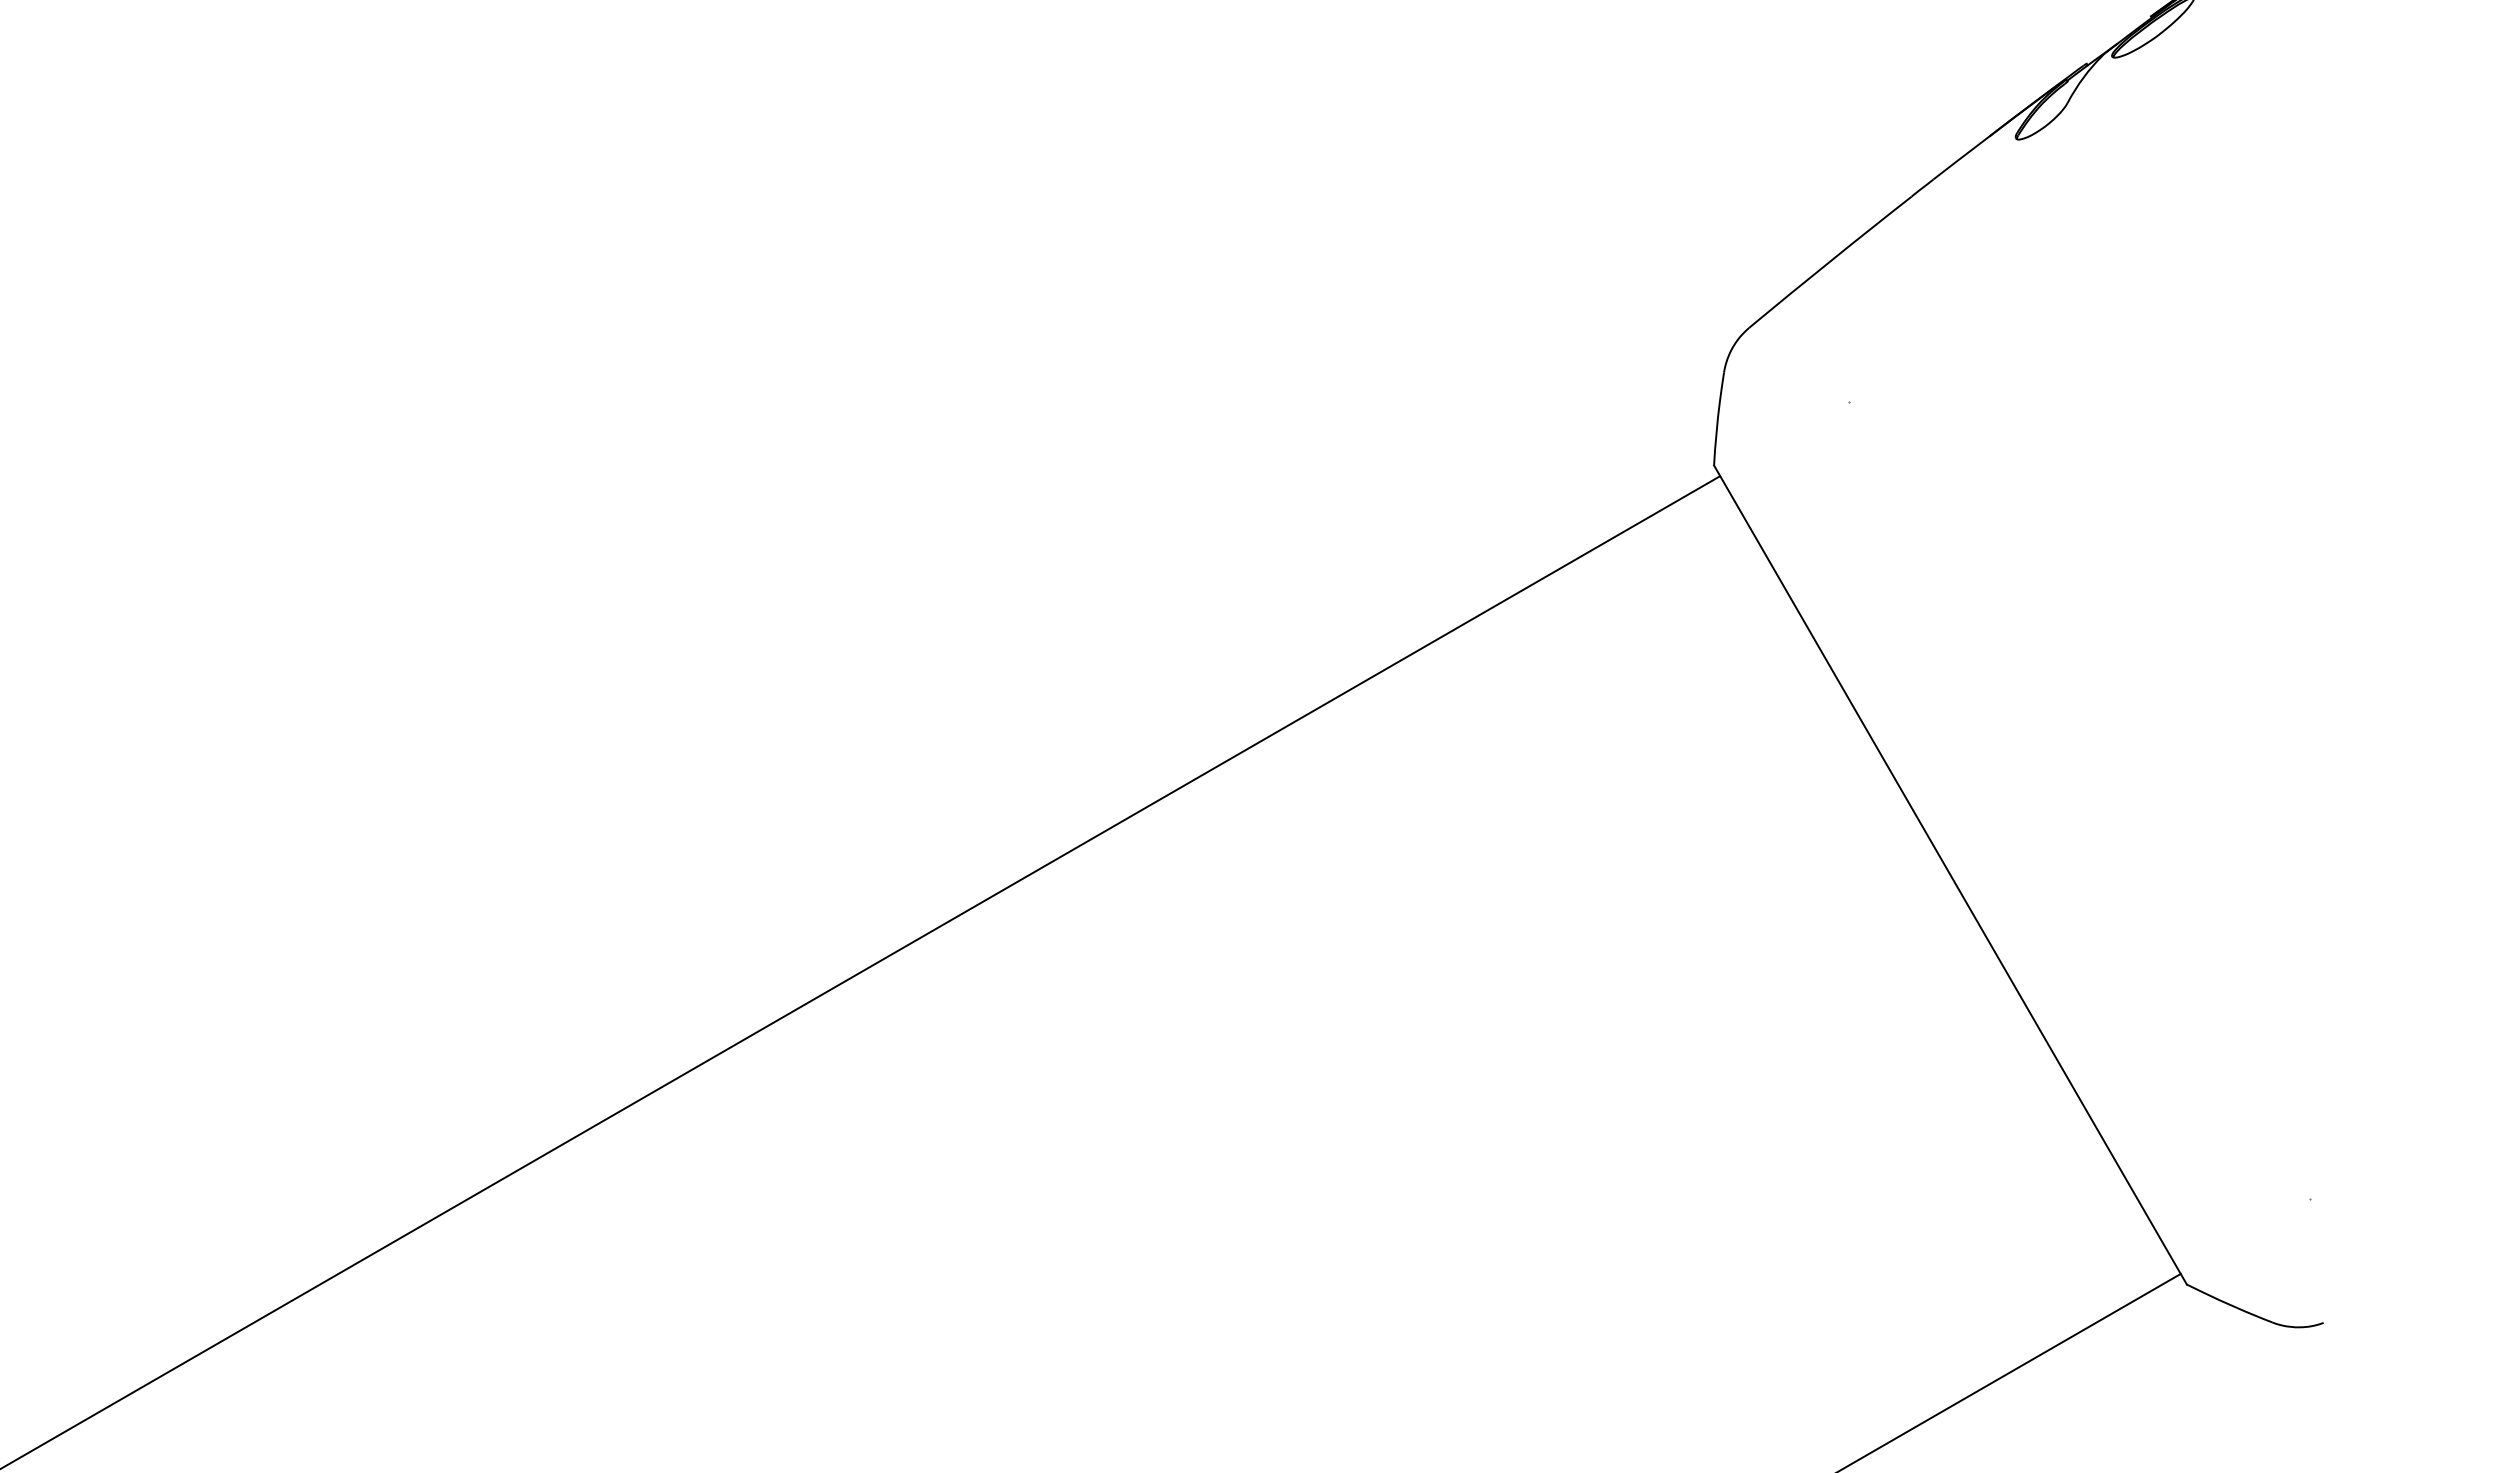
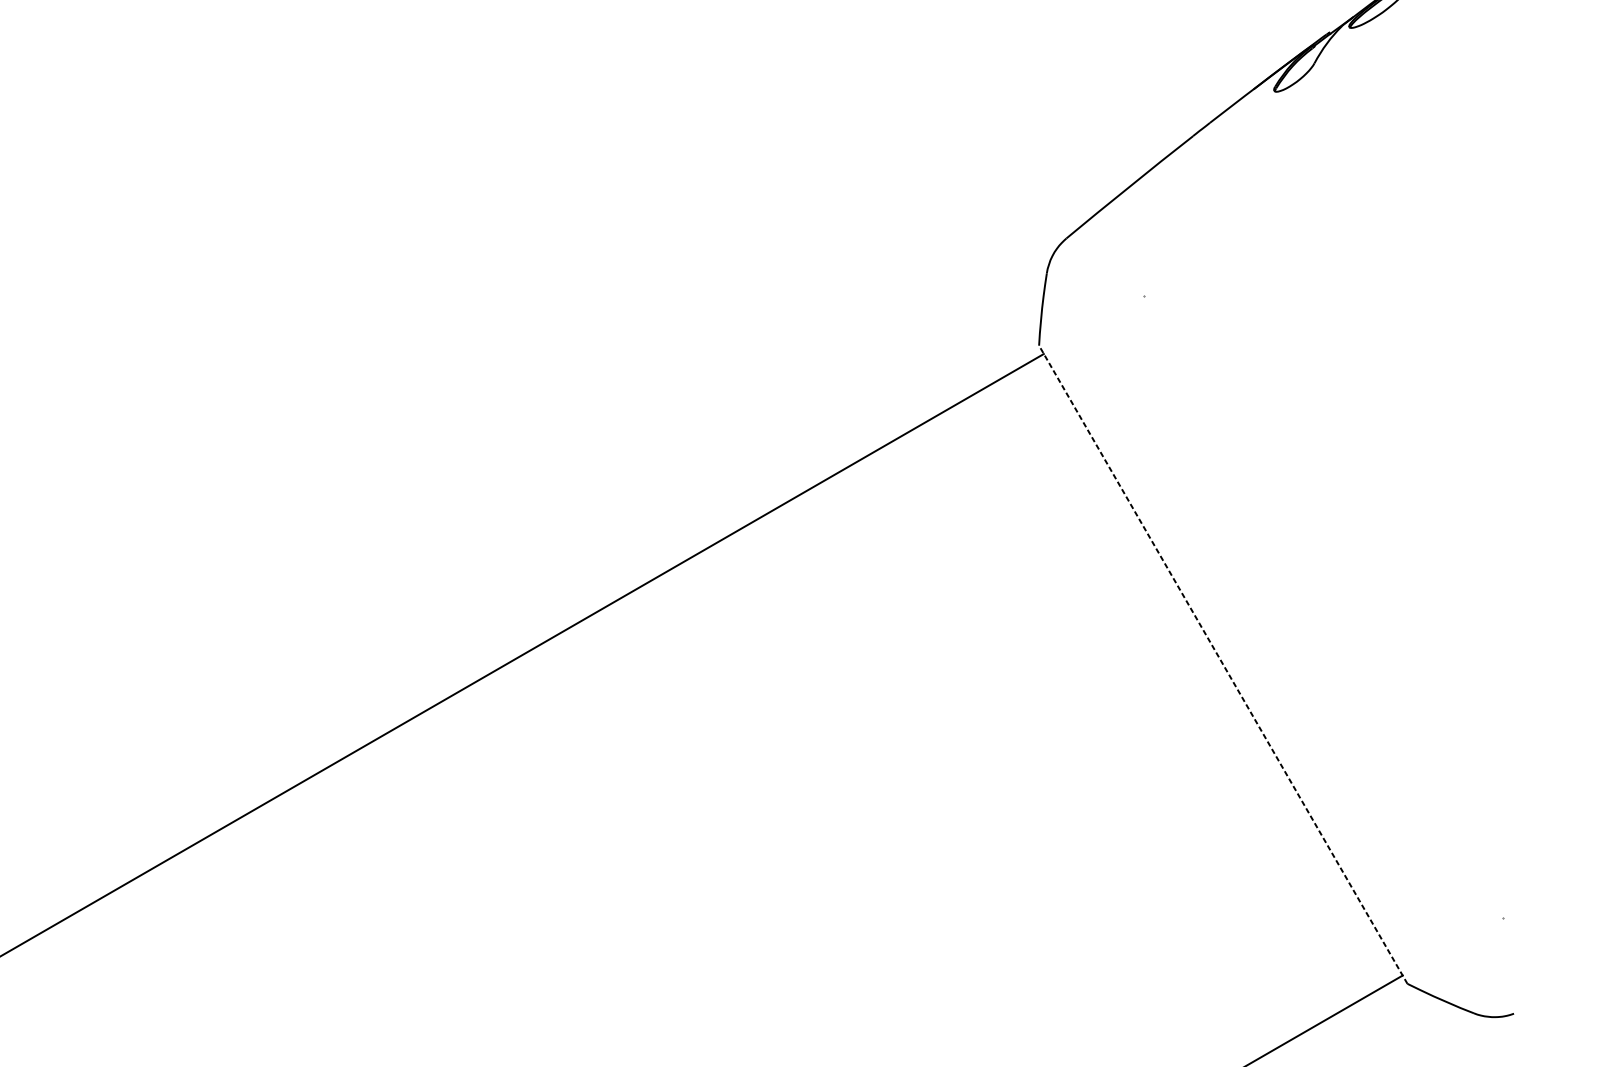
line: (1950, 875) -> (1223, 665), solid -> dashed

